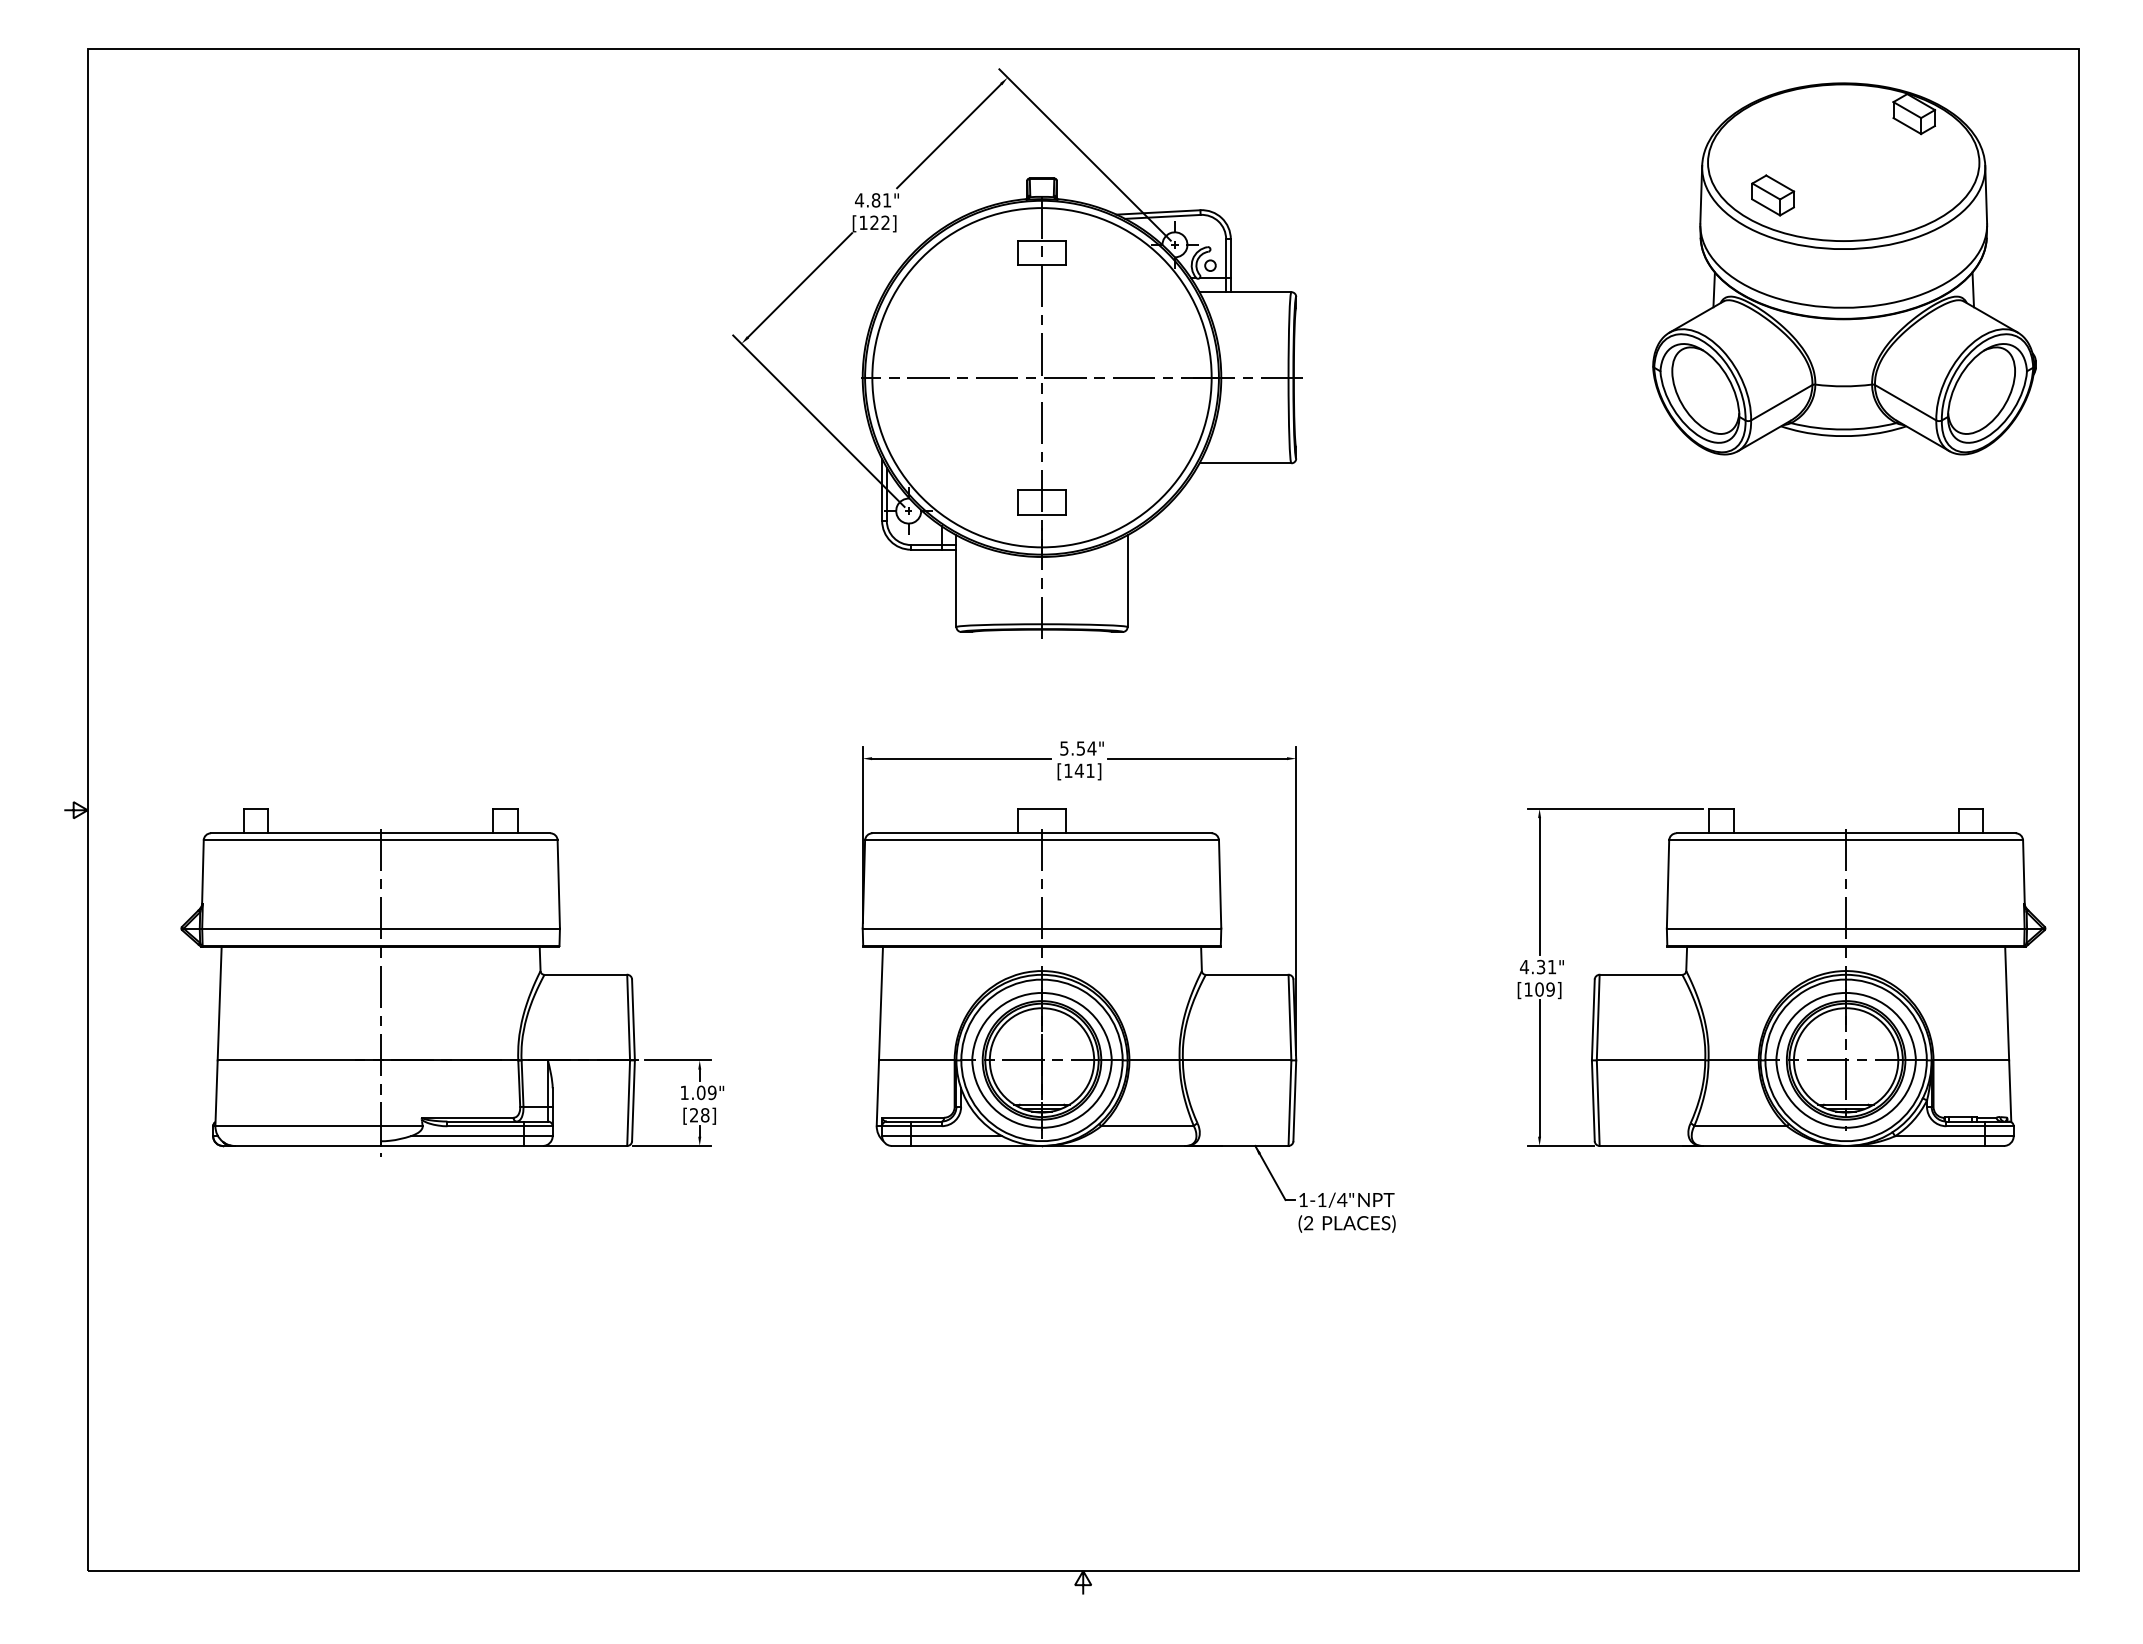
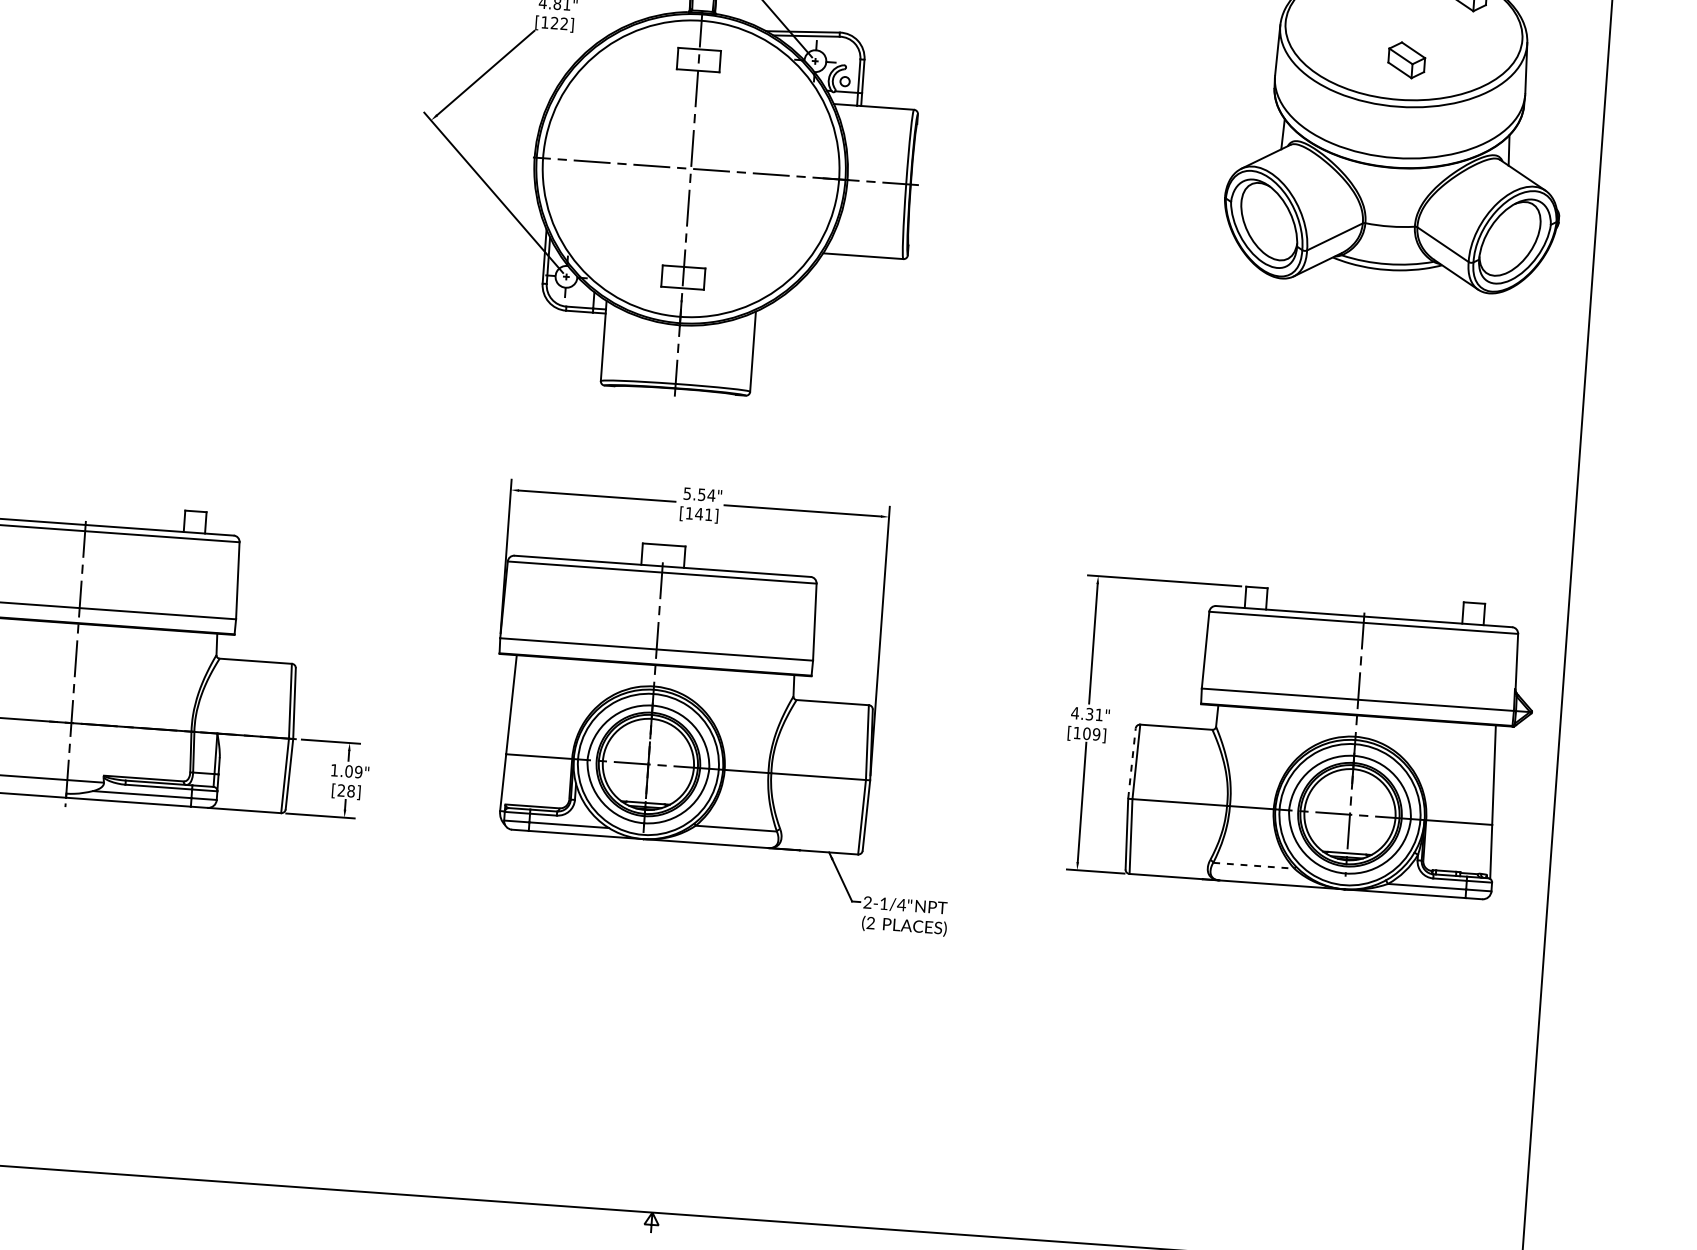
part: (1773, 195) -> (1407, 60), moved
line: (1593, 1019) -> (1132, 763), solid -> dashed
line: (1740, 1126) -> (1253, 865), solid -> dashed
text: (1302, 1199) -> (866, 902), 1-1/4" -> 2-1/4"

